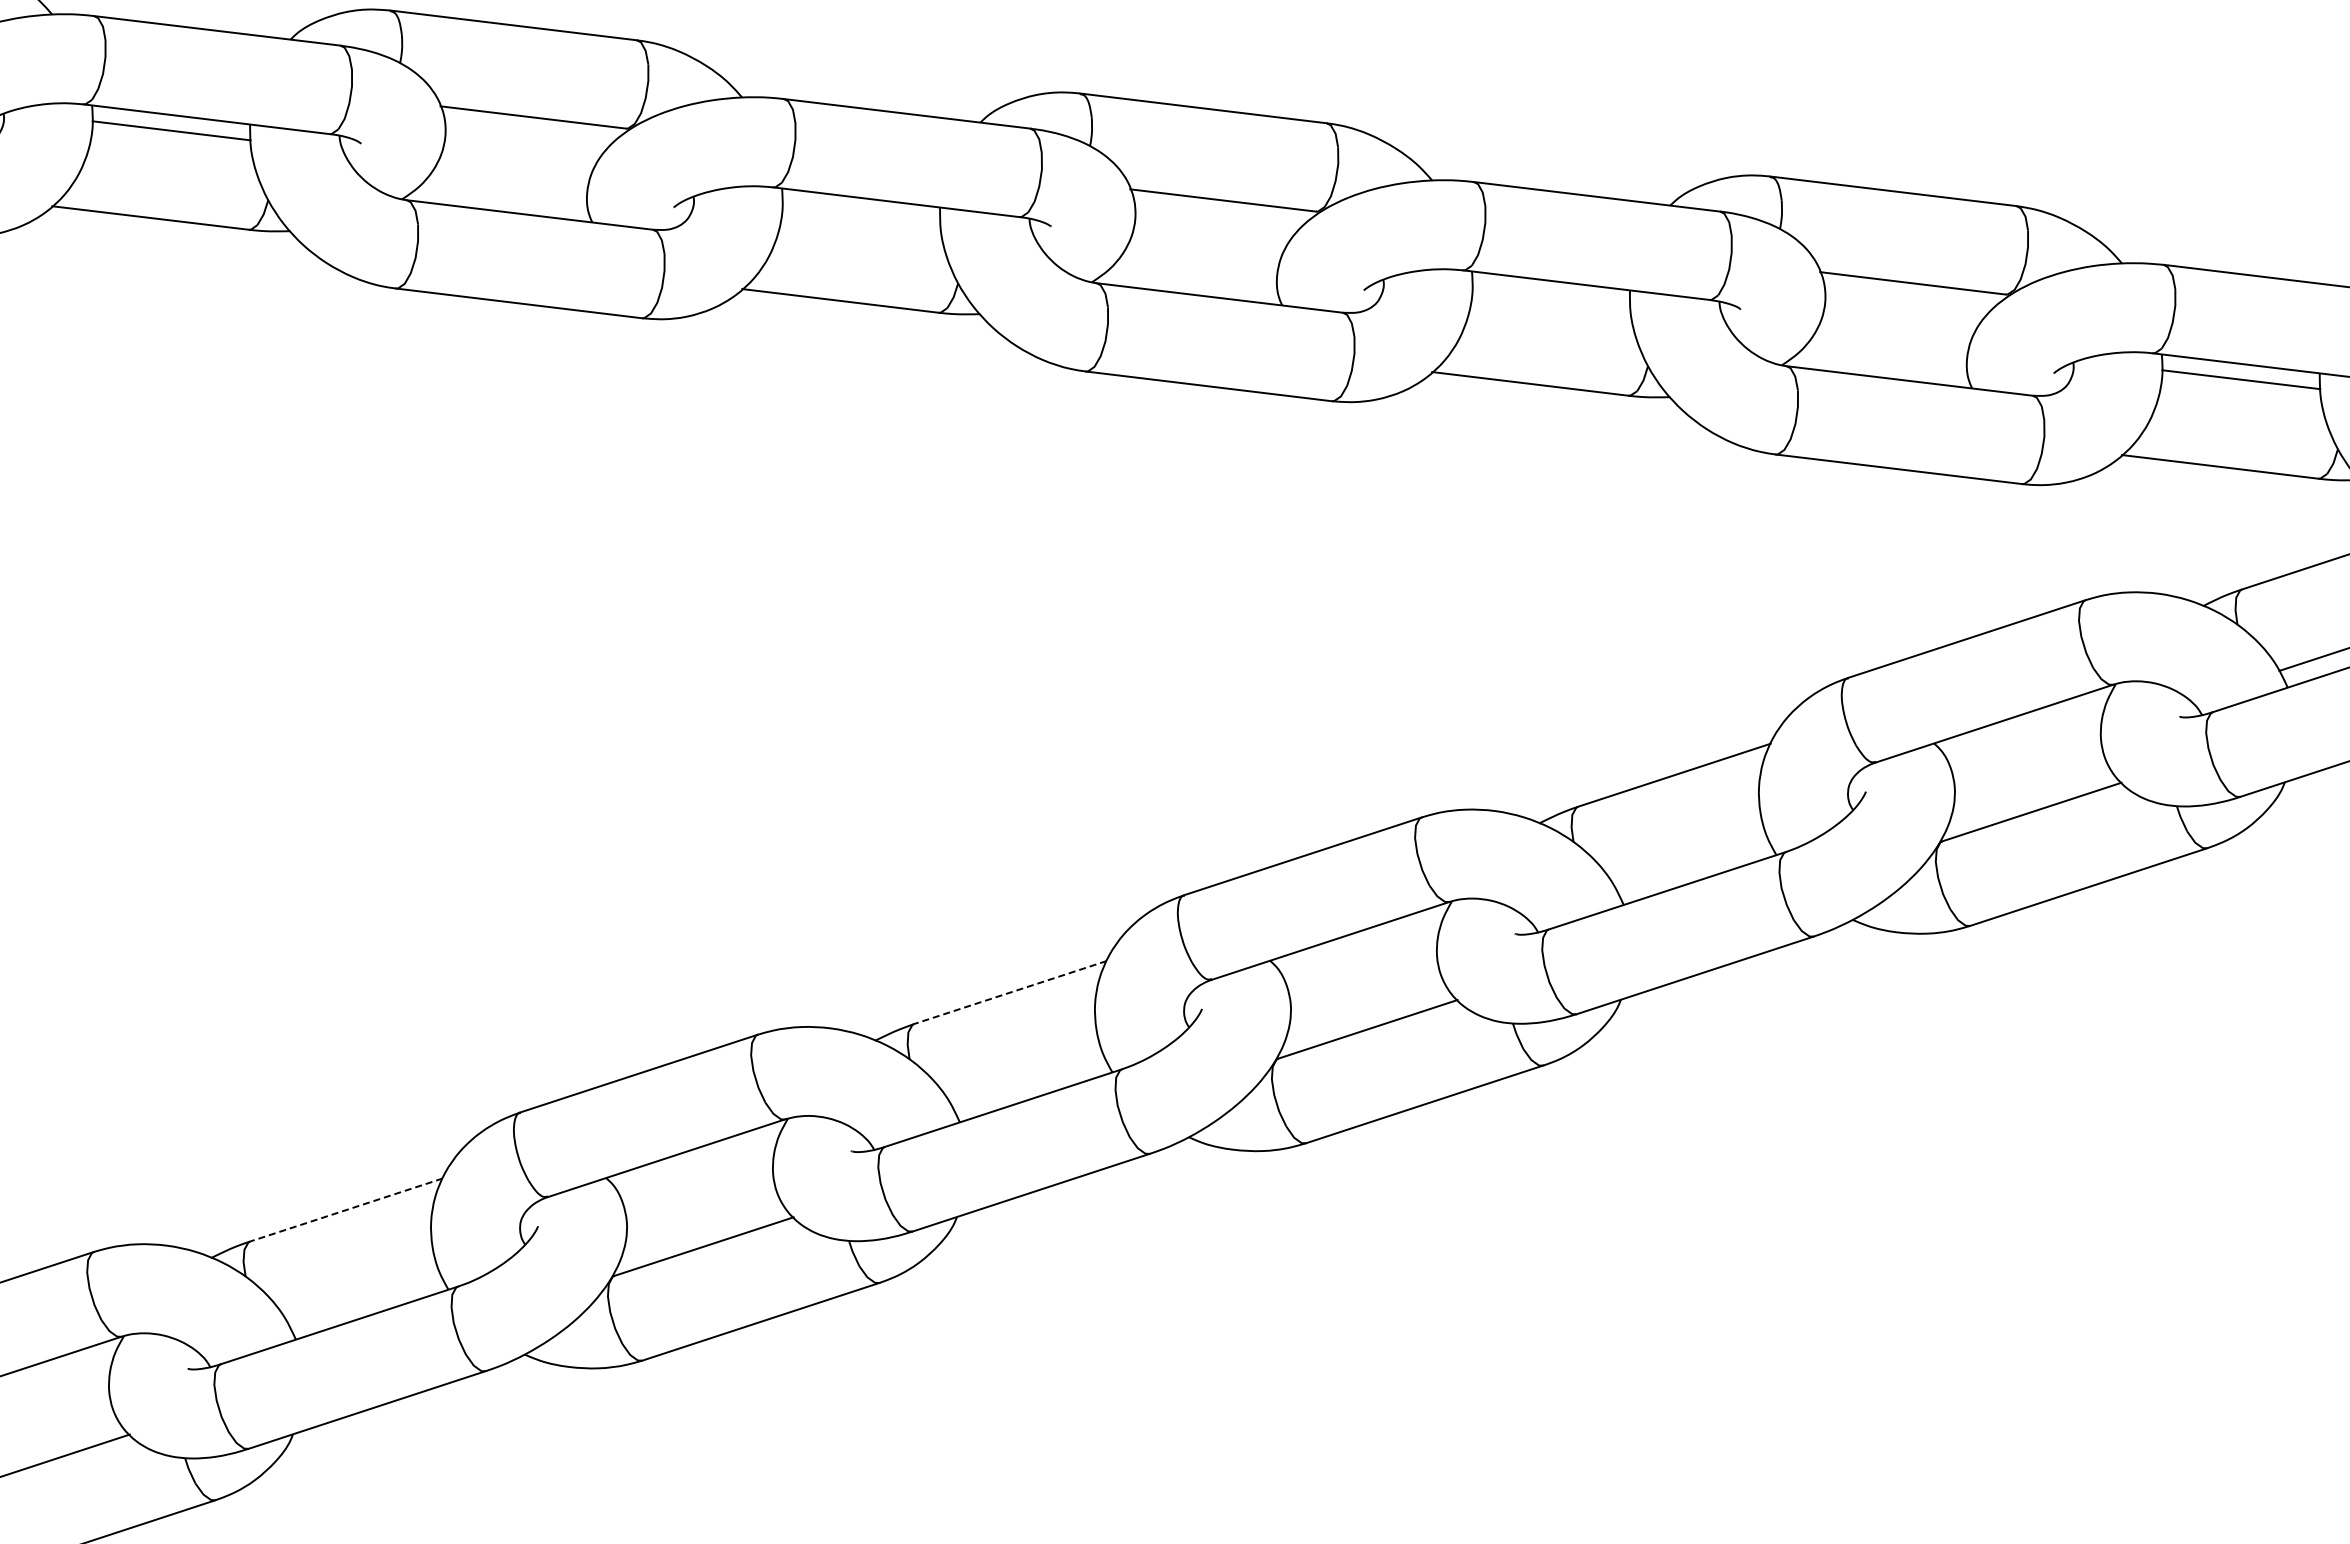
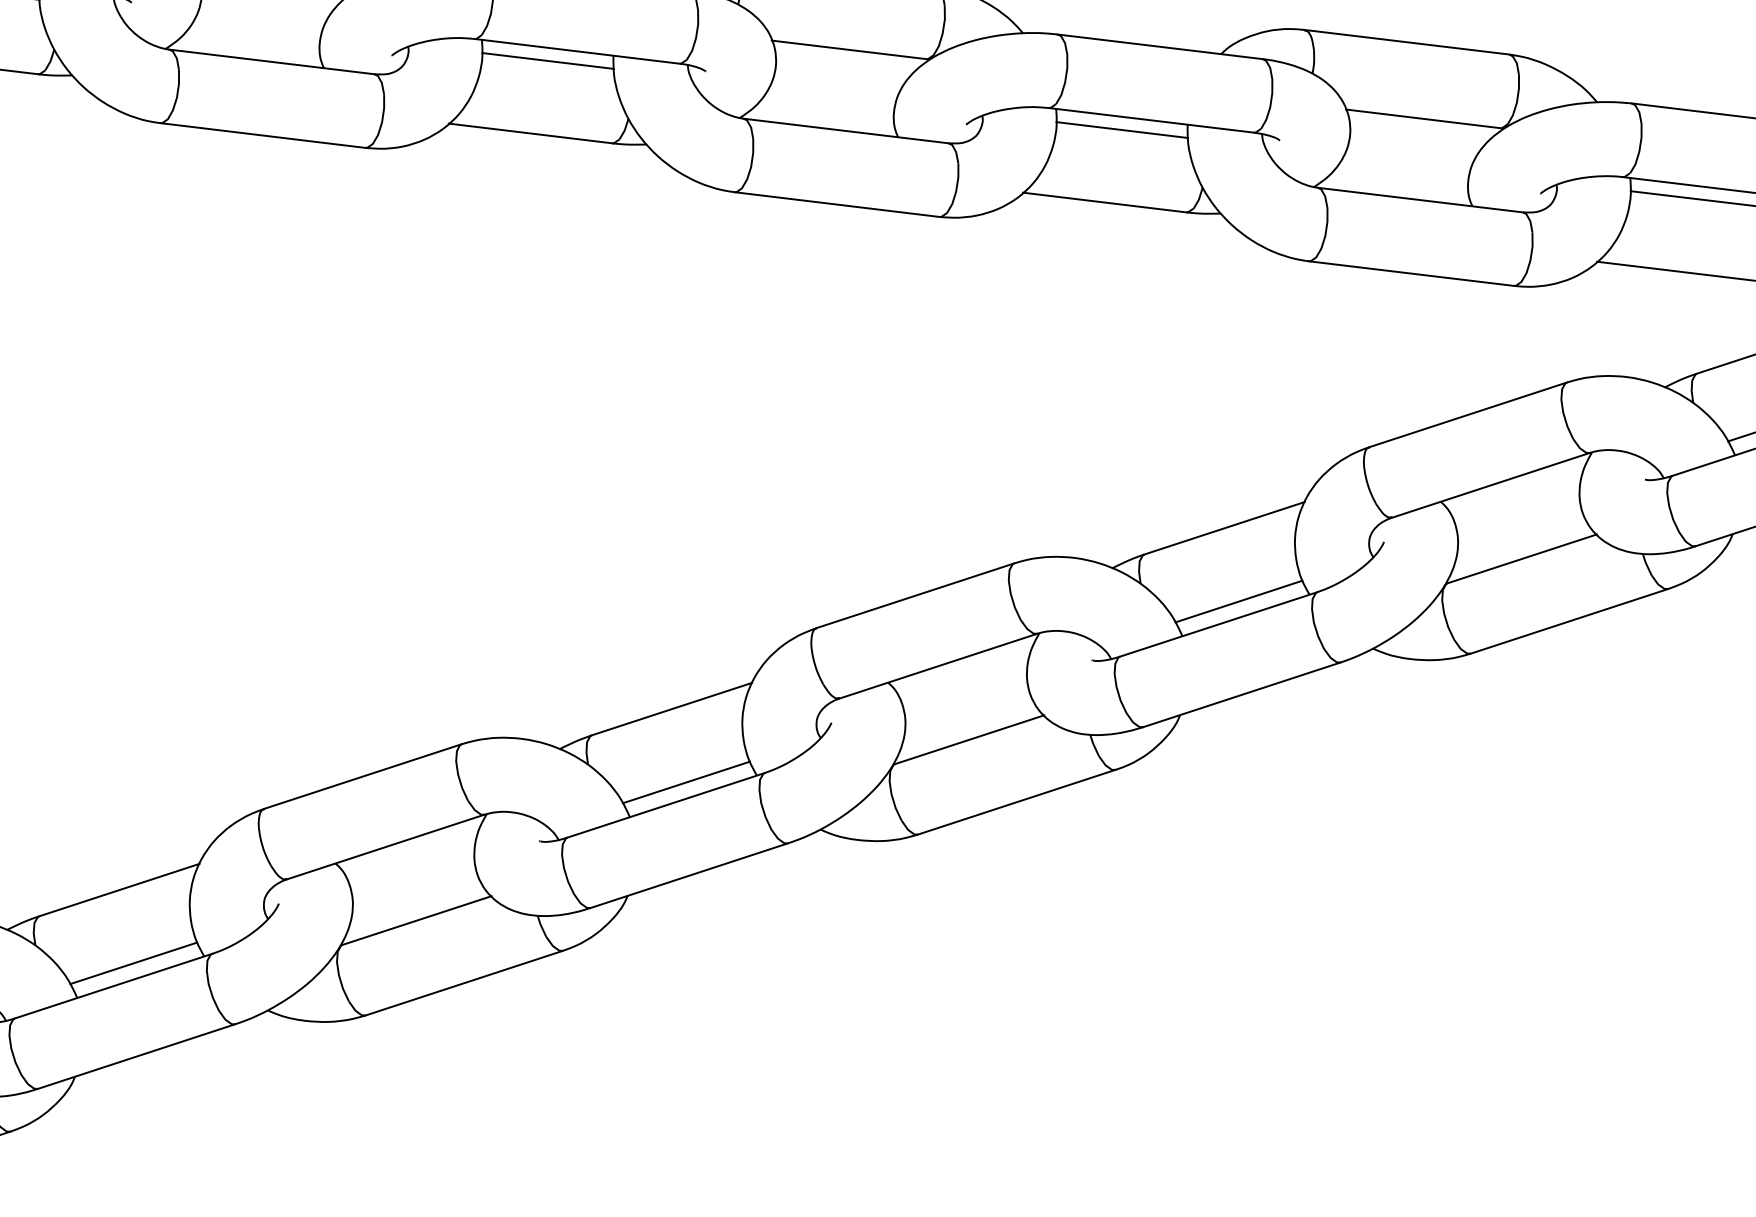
line: (861, 213) -> (548, 60), added
line: (1551, 296) -> (1122, 129), added
line: (1691, 863) -> (1238, 601), added
line: (1009, 992) -> (671, 709), dashed -> solid
line: (1027, 1080) -> (686, 782), added
line: (346, 1210) -> (119, 890), dashed -> solid
line: (363, 1297) -> (133, 962), added

